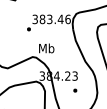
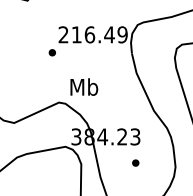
text: (51, 19) -> (92, 34), 383.46 -> 216.49

